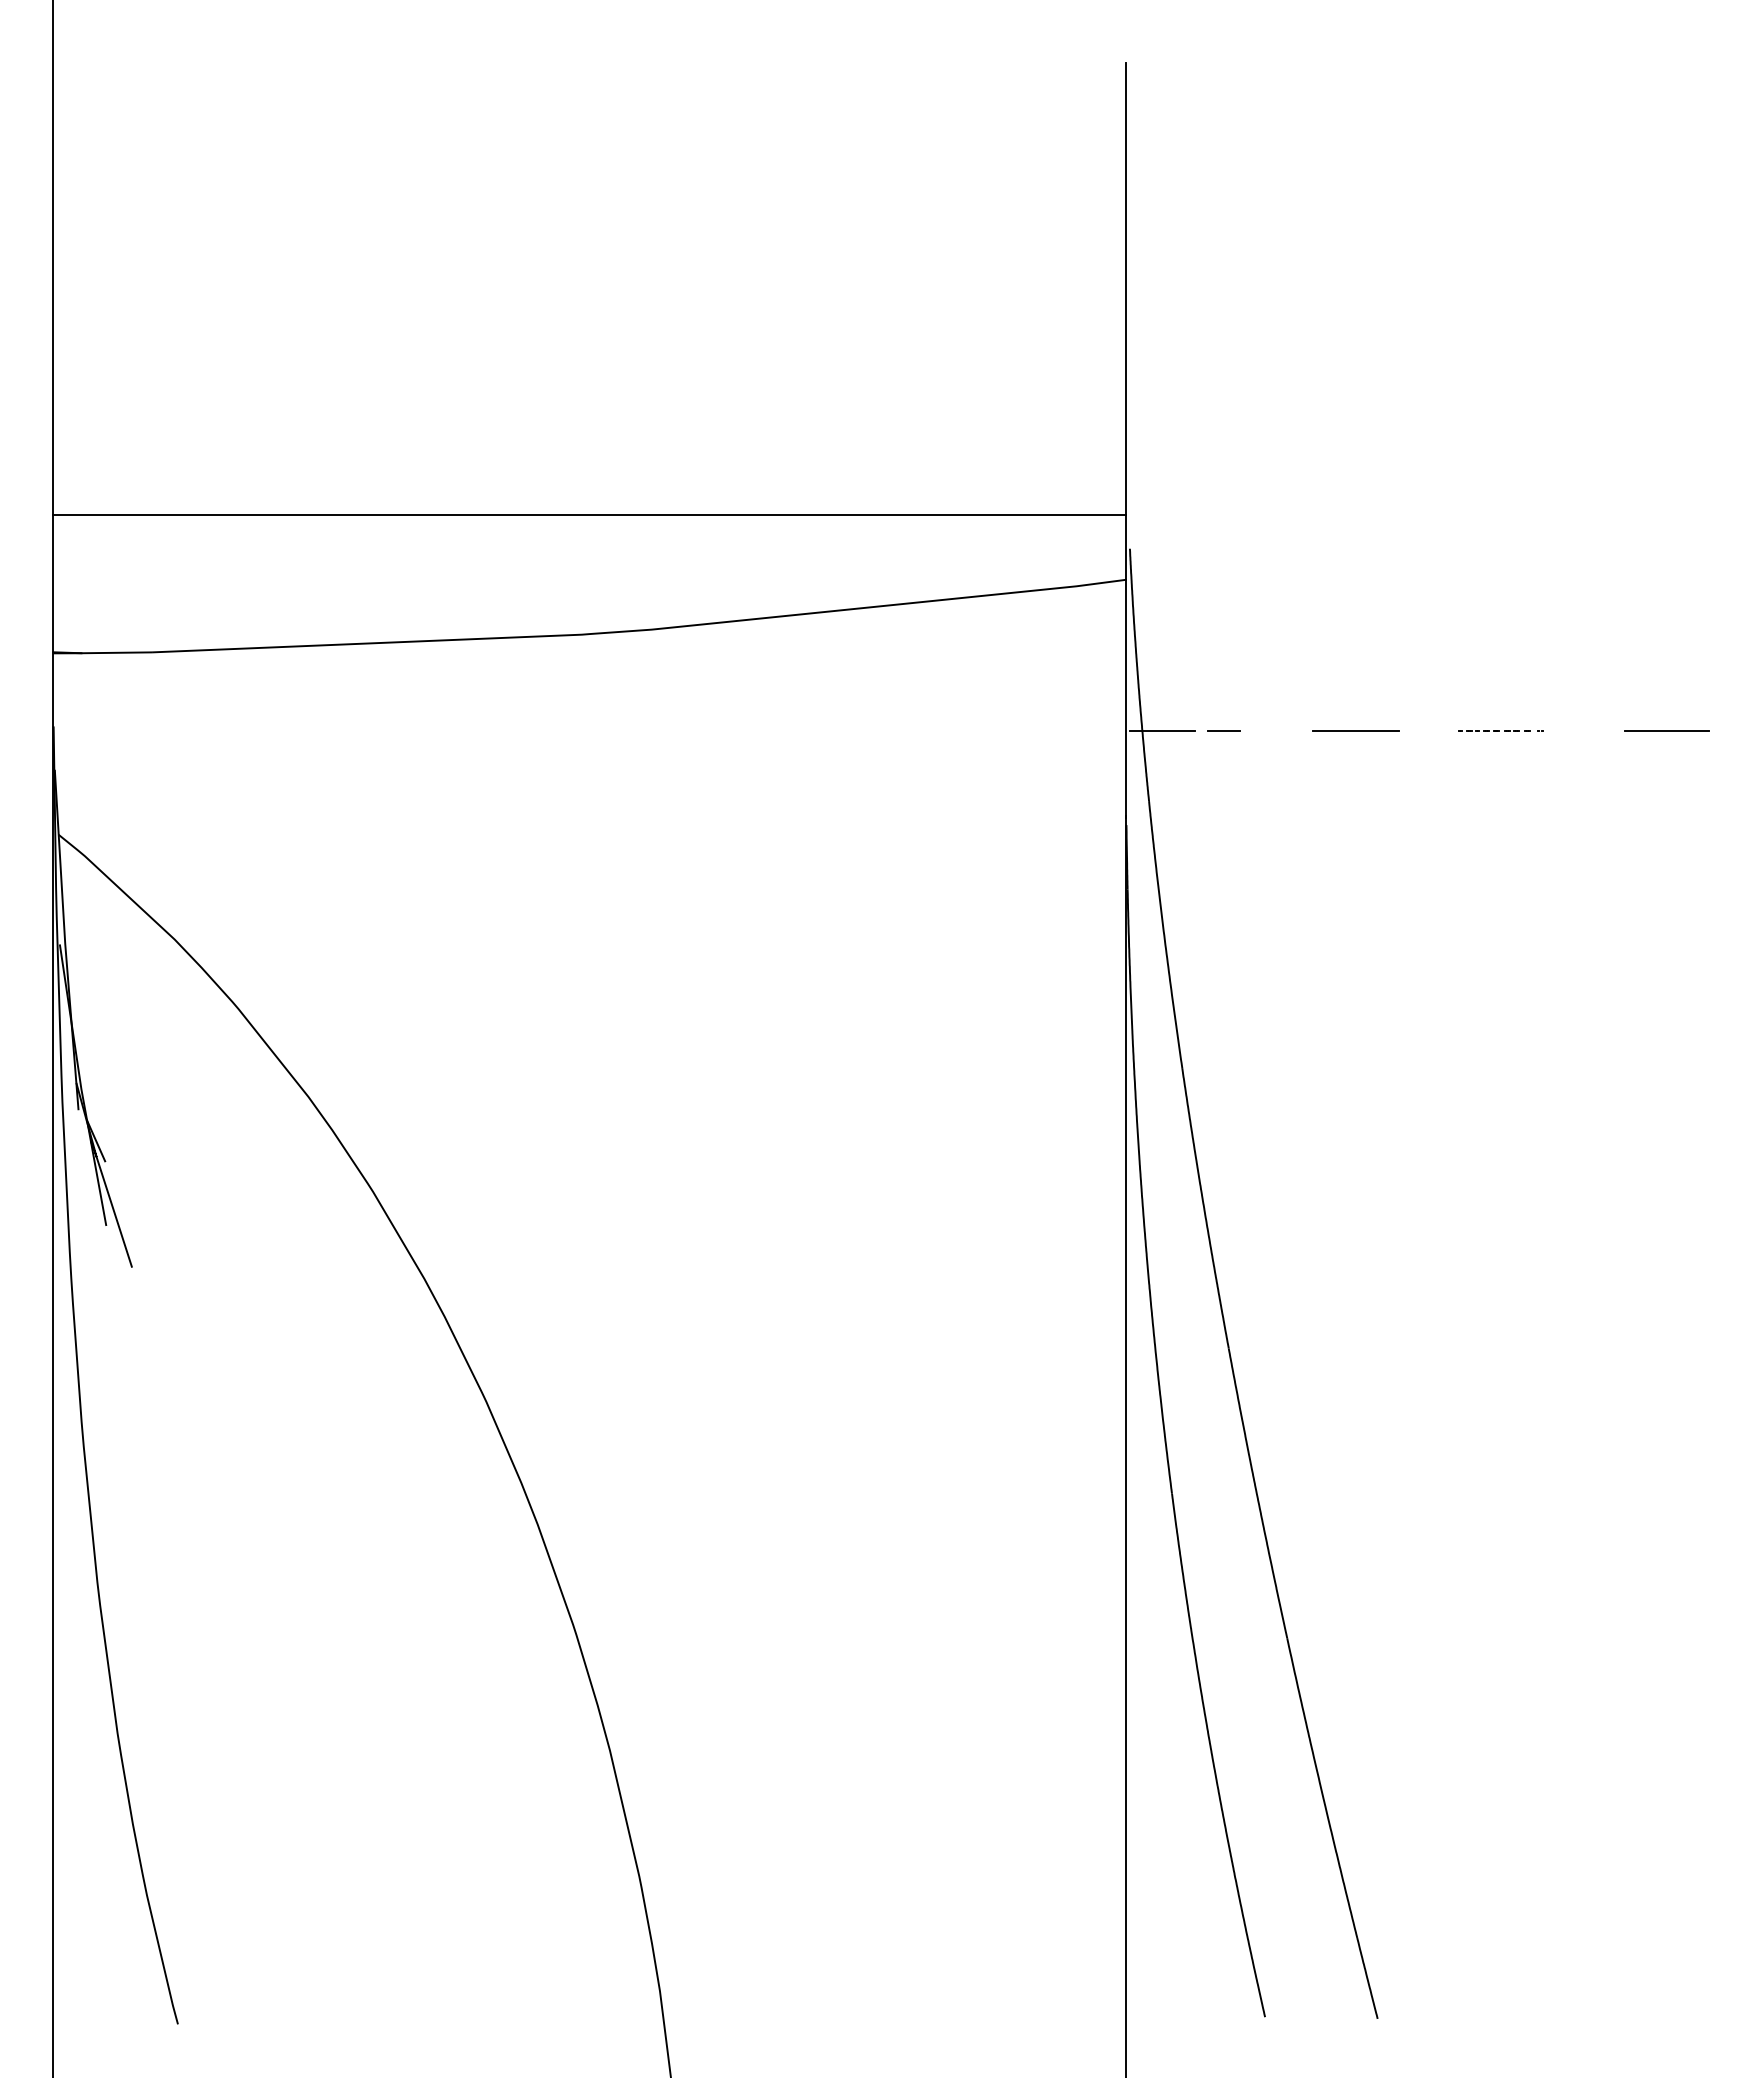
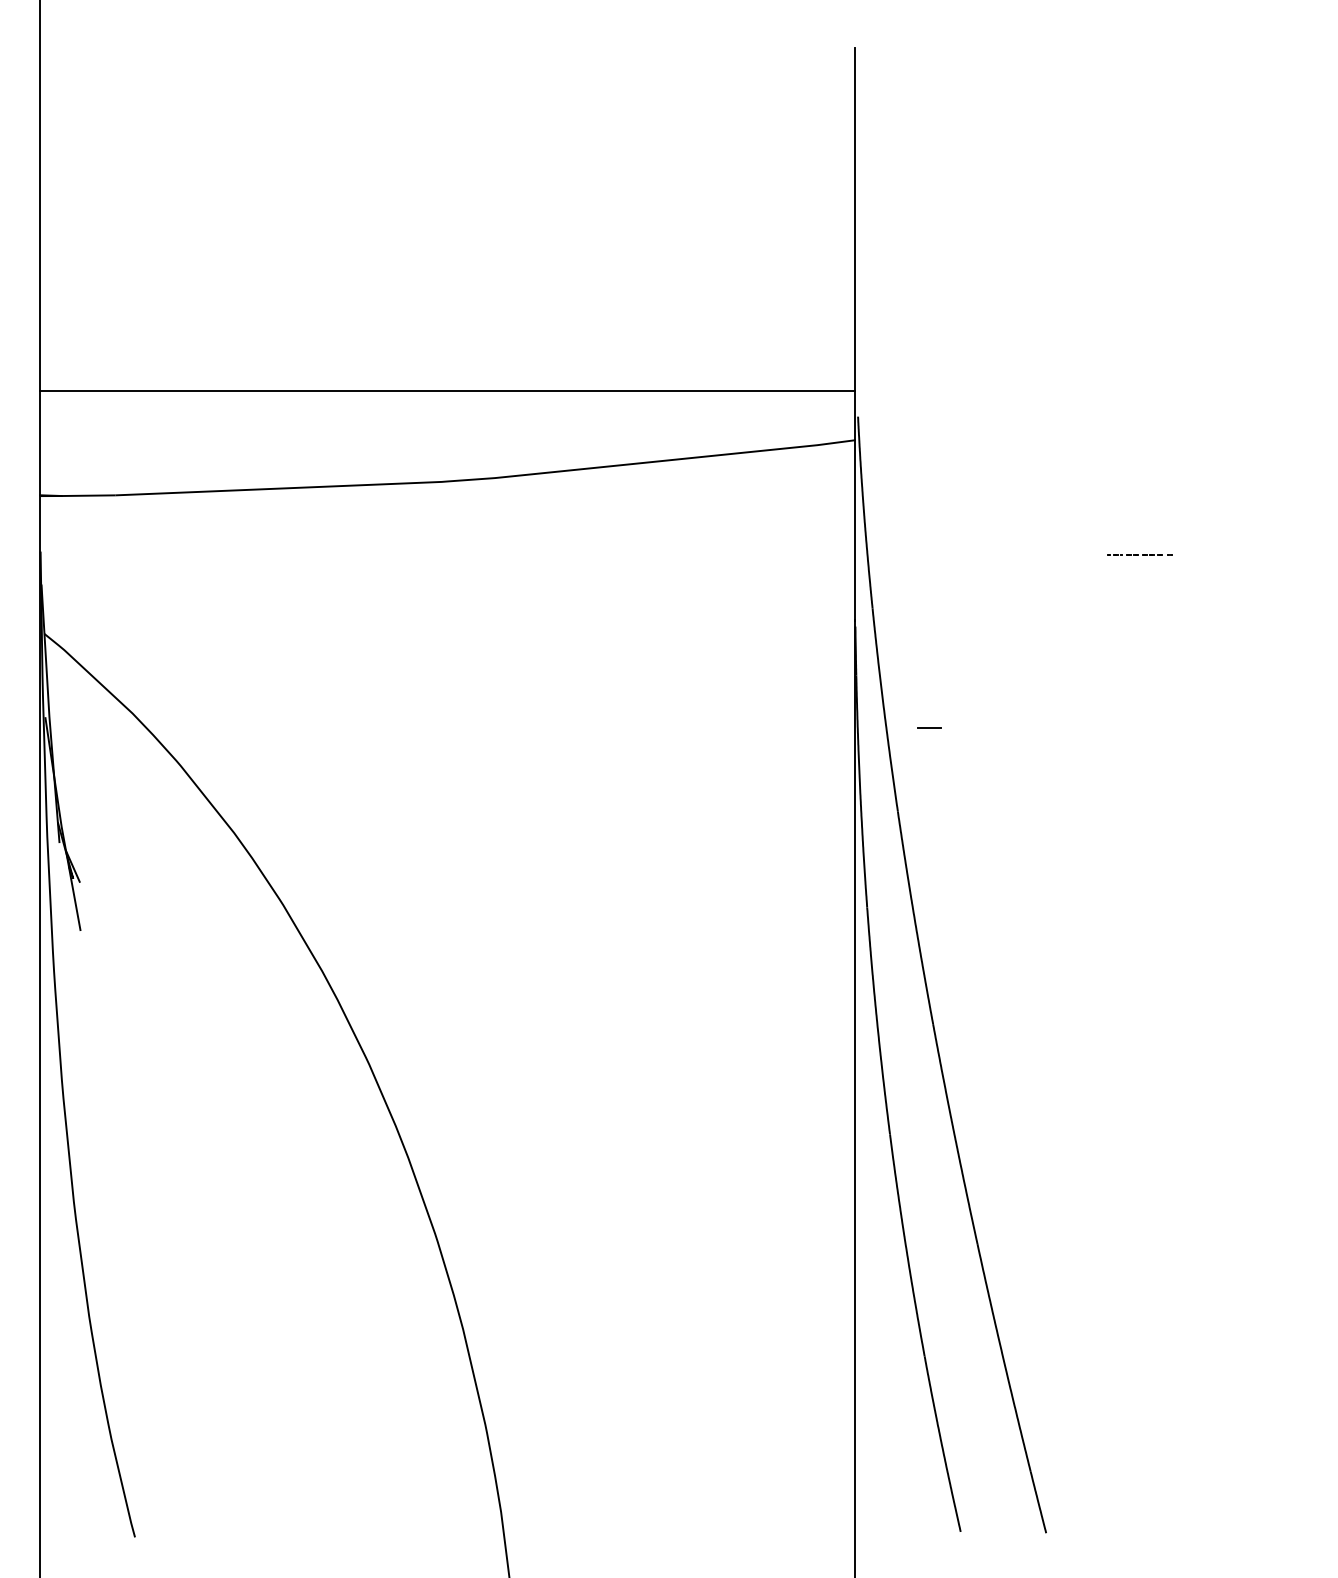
line: (1162, 730) -> (882, 554), removed
line: (1223, 730) -> (929, 727), moved
line: (1355, 730) -> (1029, 554), removed
line: (1666, 730) -> (1265, 554), removed
line: (113, 1211) -> (86, 920), removed

